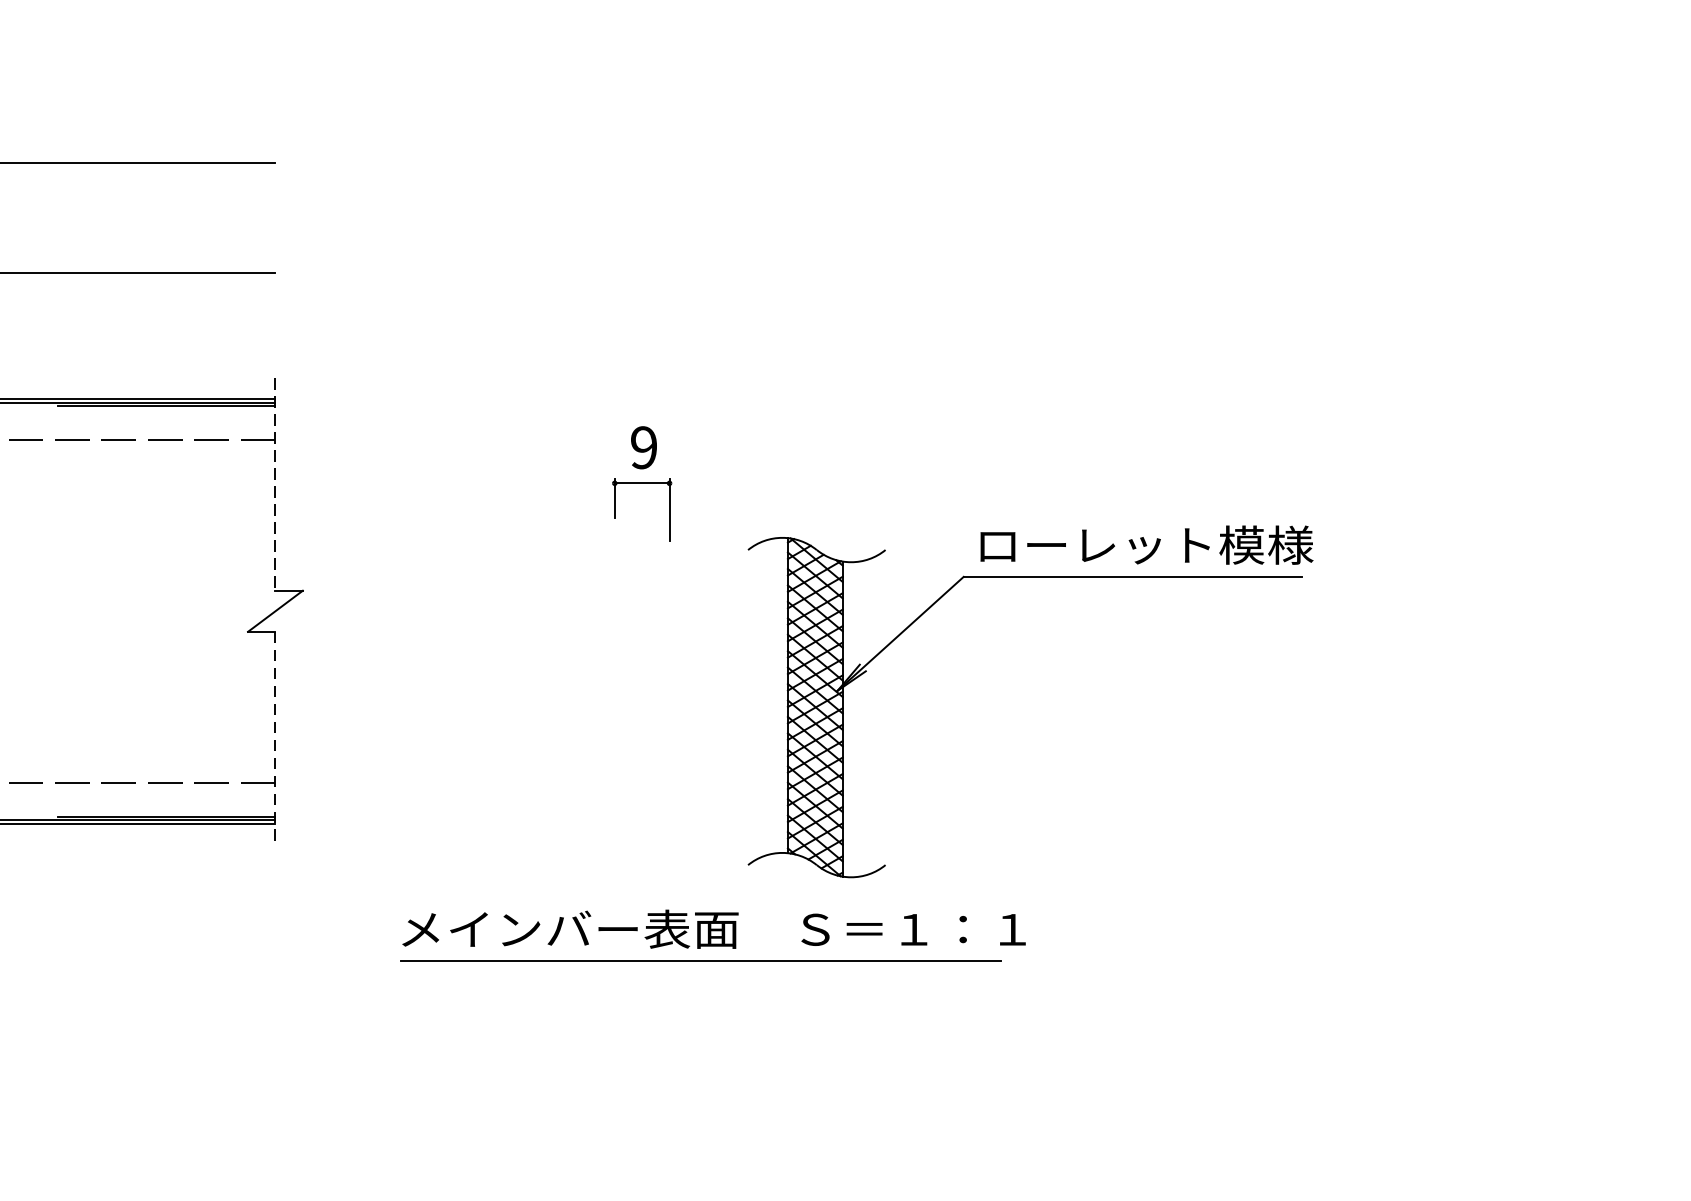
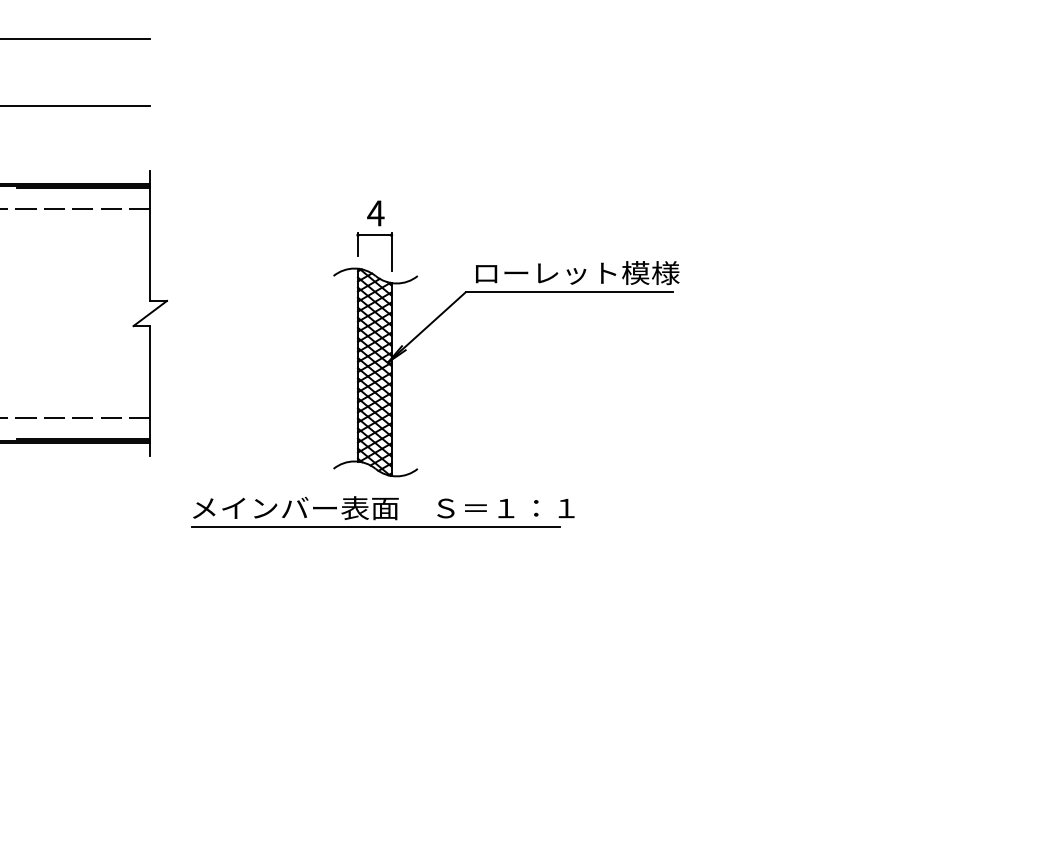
text: (643, 447) -> (375, 213), 9 -> 4
line: (275, 483) -> (150, 235), dashed -> solid
part: (1030, 576) -> (506, 292), moved
line: (275, 738) -> (150, 391), dashed -> solid
part: (712, 934) -> (382, 511), moved

